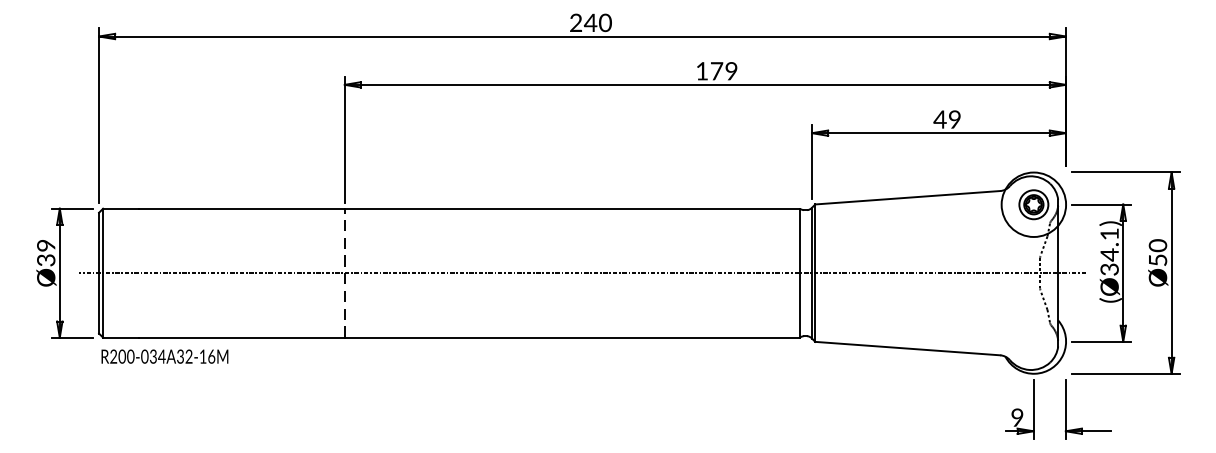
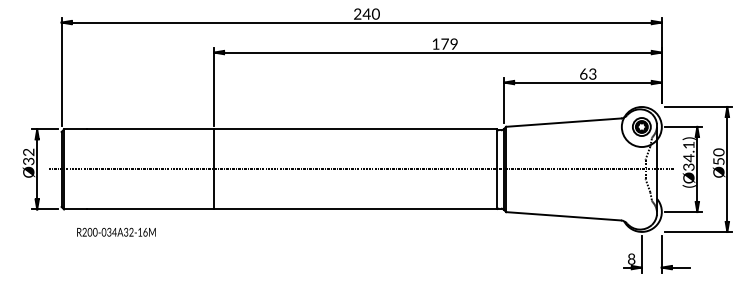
text: (946, 118) -> (587, 73), 49 -> 63
text: (47, 244) -> (29, 151), Ø39 -> Ø32
line: (345, 271) -> (214, 168), dashed -> solid
text: (164, 355) -> (116, 231), moved
text: (1017, 418) -> (631, 259), 9 -> 8

